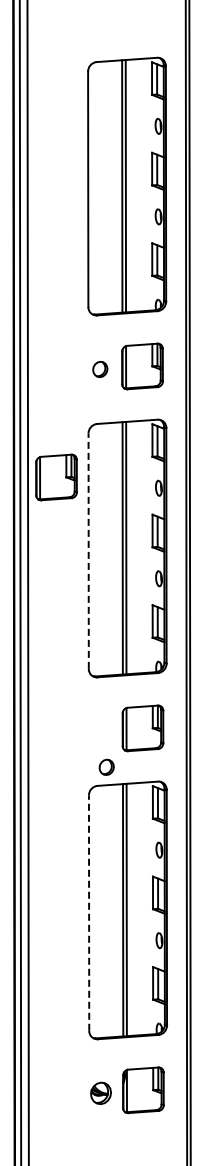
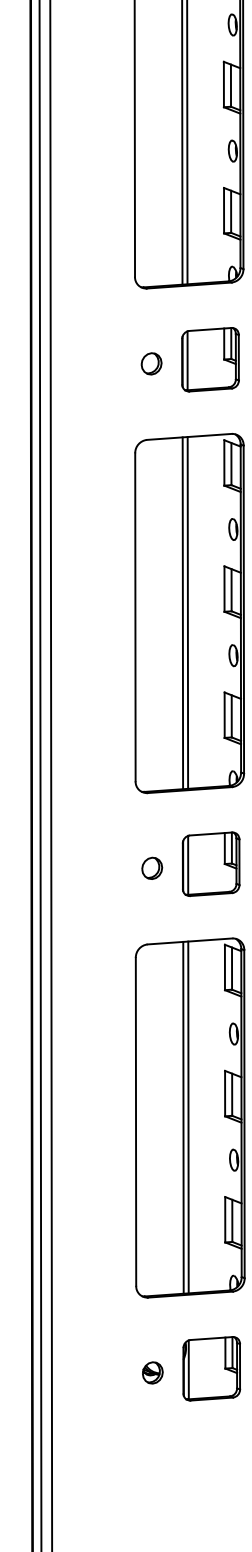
part: (56, 477) -> (90, 514), removed
line: (88, 551) -> (135, 617), dashed -> solid
part: (106, 766) -> (151, 867), moved
line: (89, 913) -> (136, 1122), dashed -> solid
part: (101, 1092) -> (153, 1371), size x0.71

